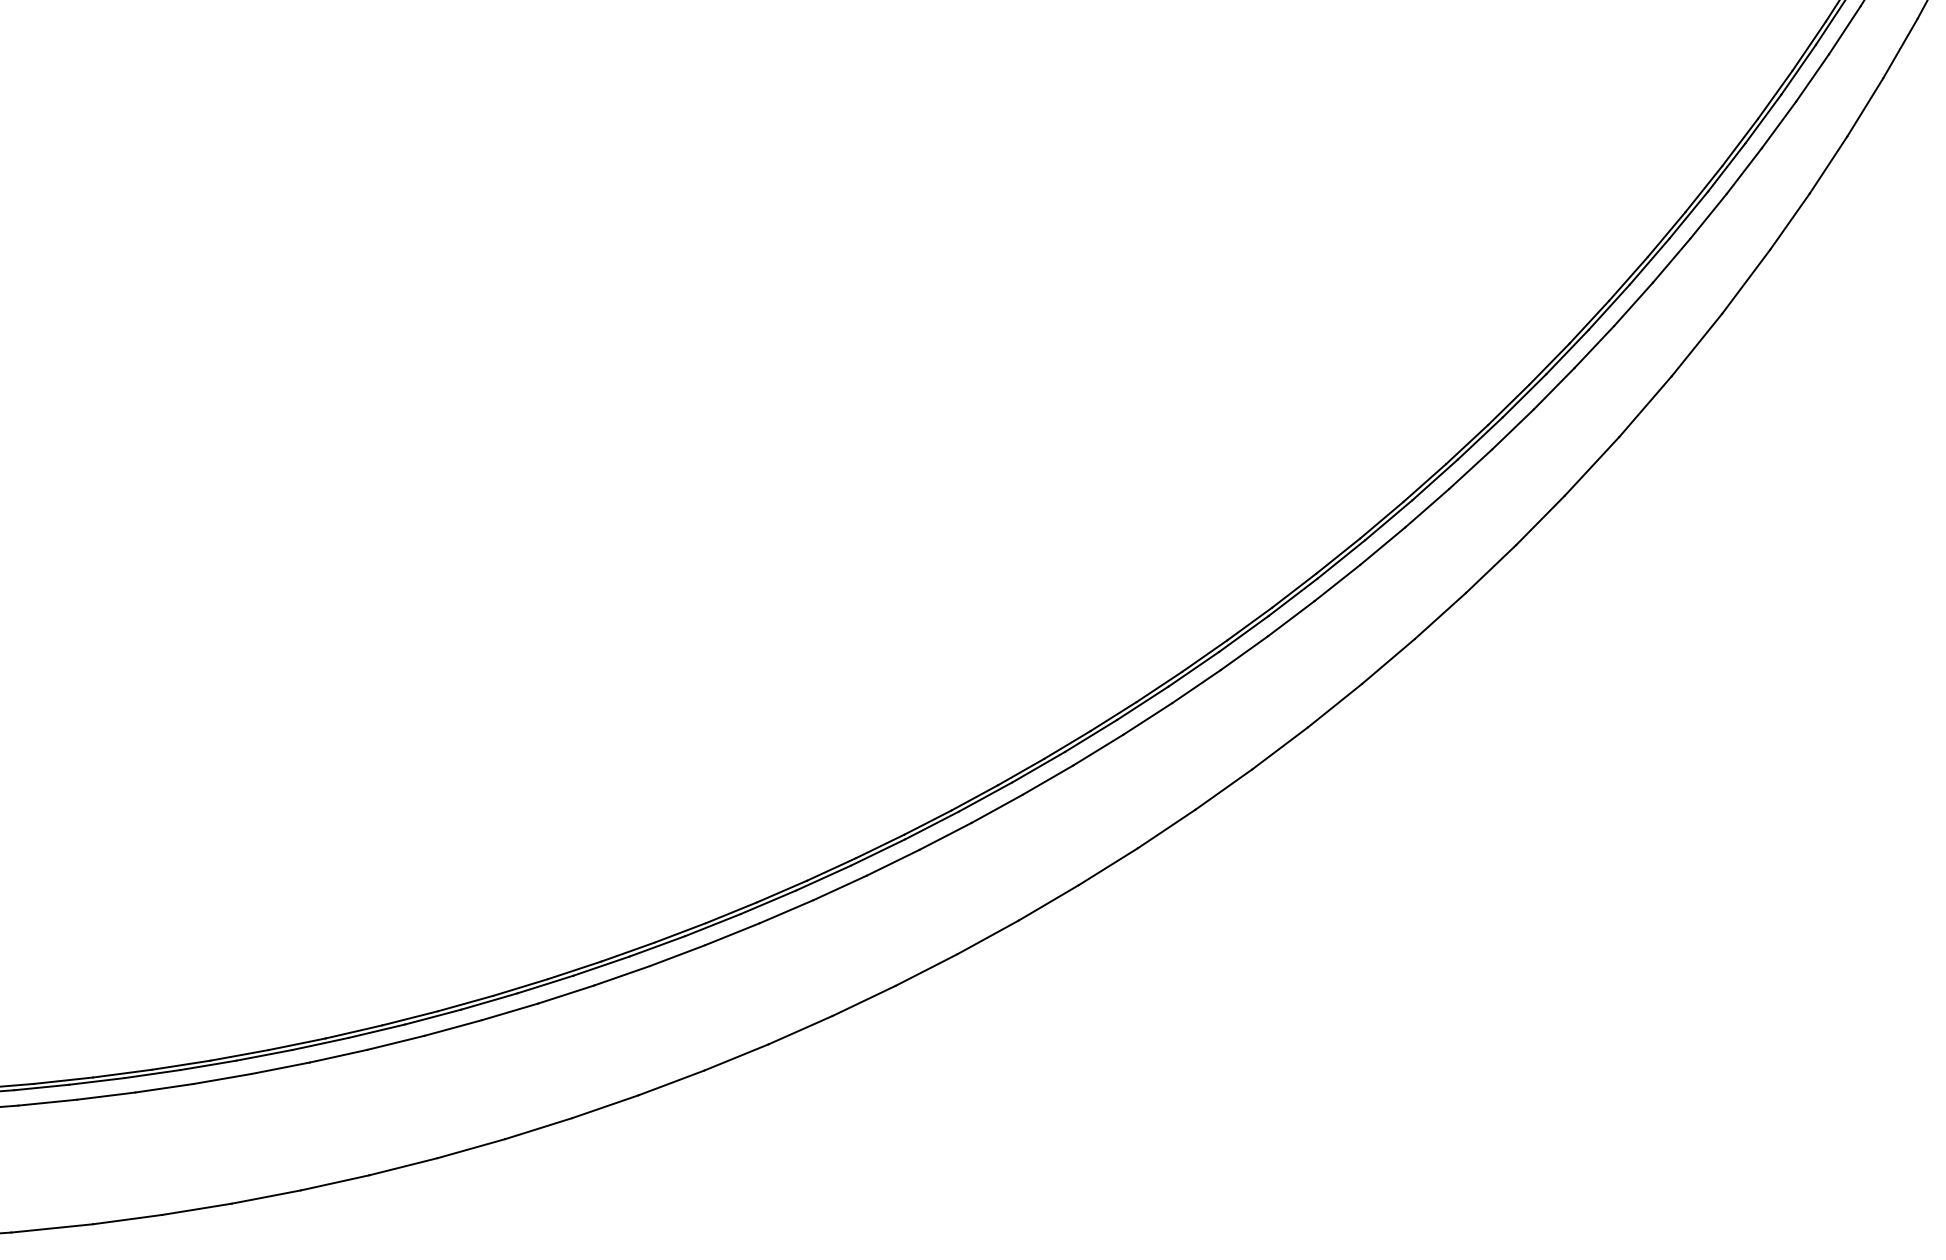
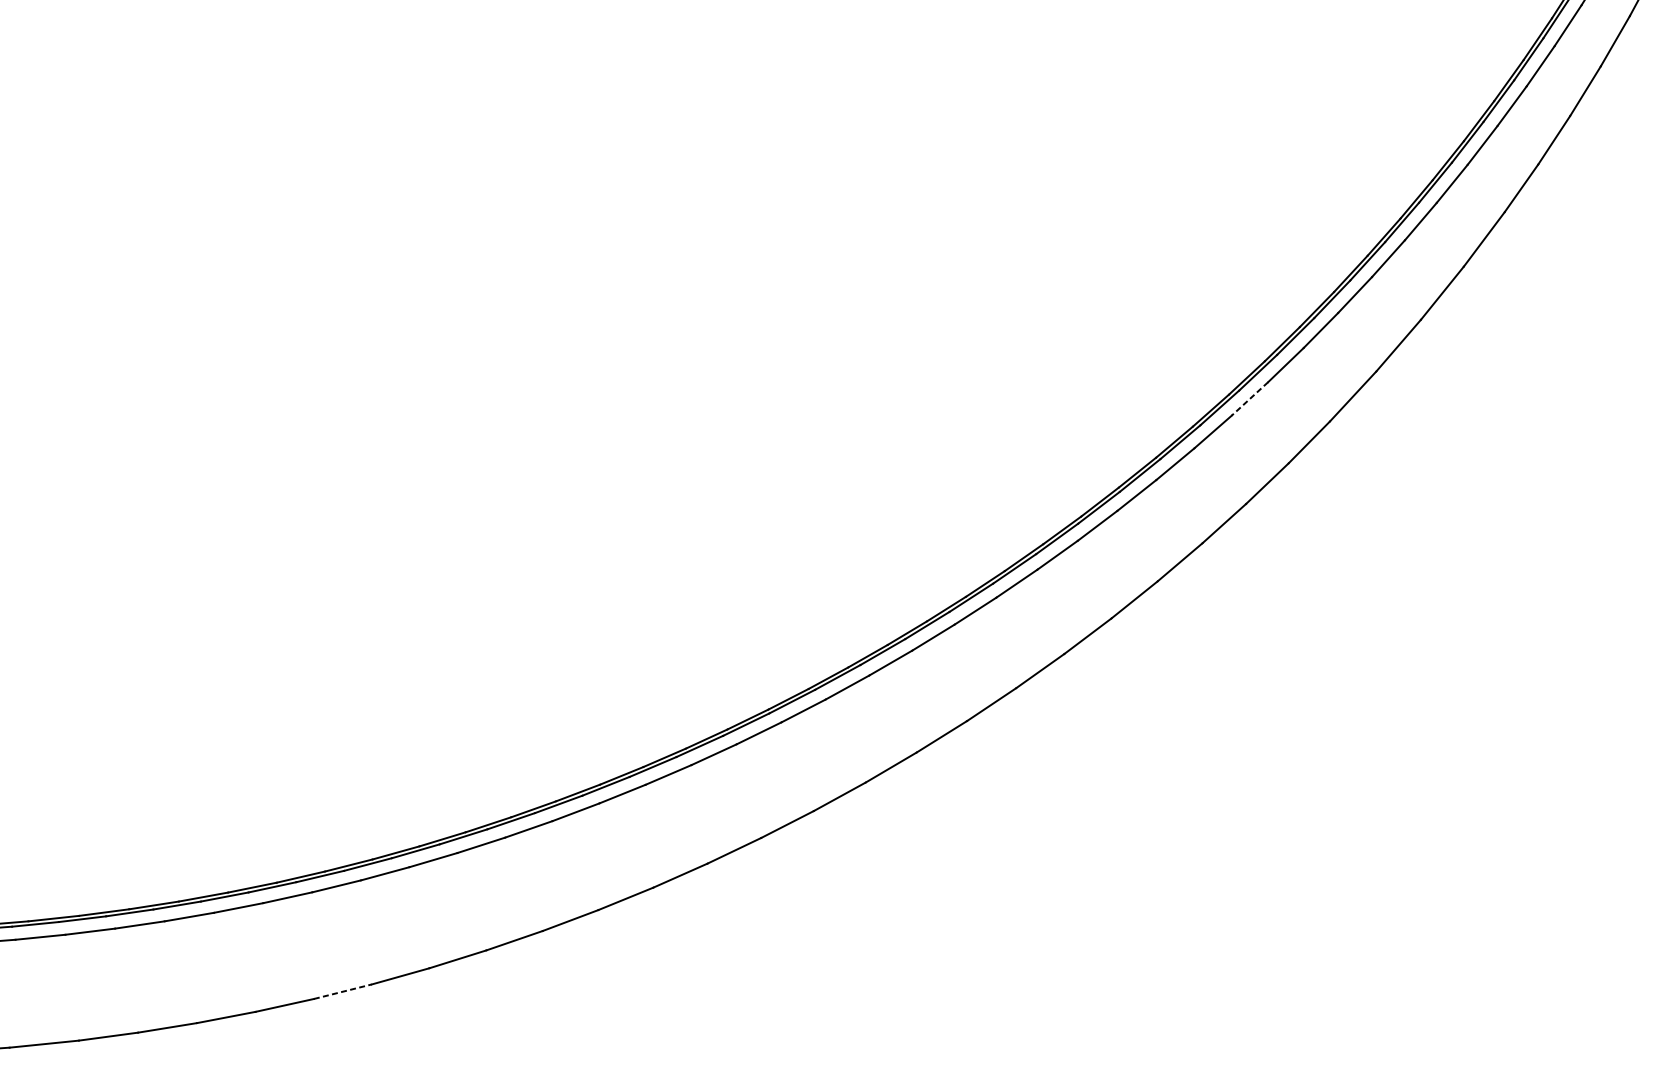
line: (1470, 469) -> (1249, 399), solid -> dashed
line: (403, 1166) -> (342, 991), solid -> dashed

